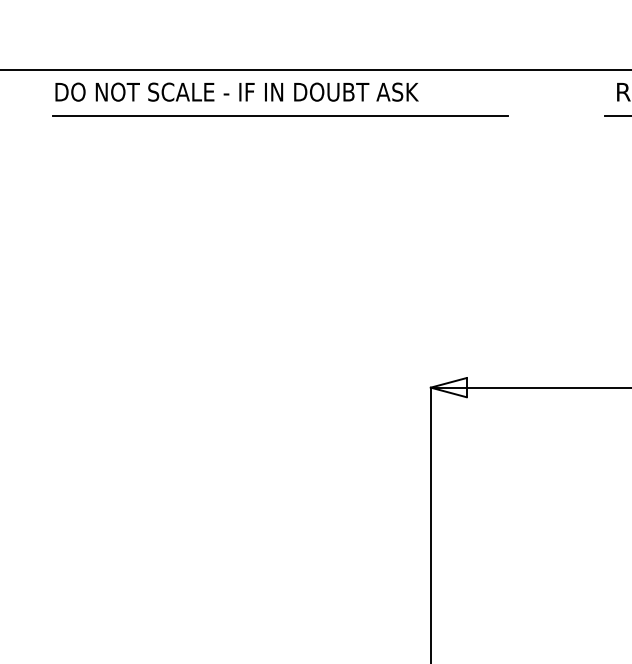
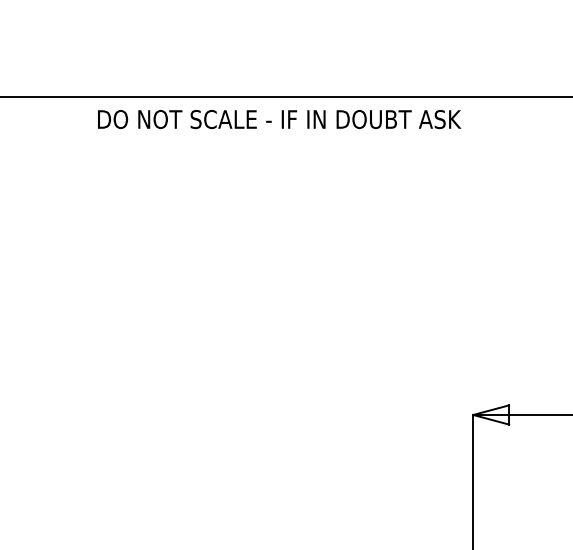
line: (280, 116) -> (322, 143), removed

